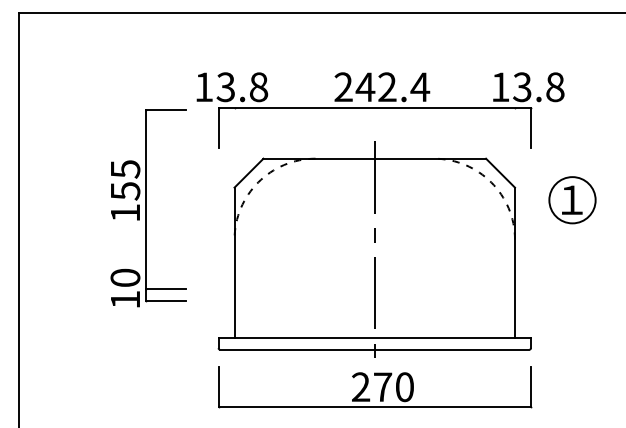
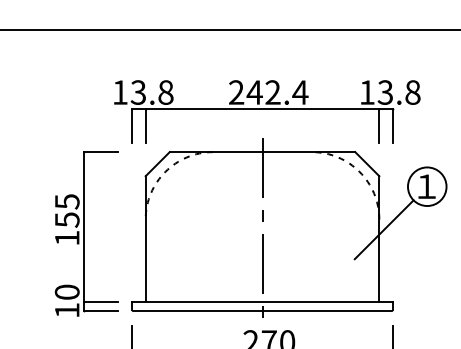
line: (234, 127) -> (145, 126), added
line: (515, 127) -> (379, 126), added
part: (148, 208) -> (86, 234), moved
line: (520, 251) -> (383, 229), added

